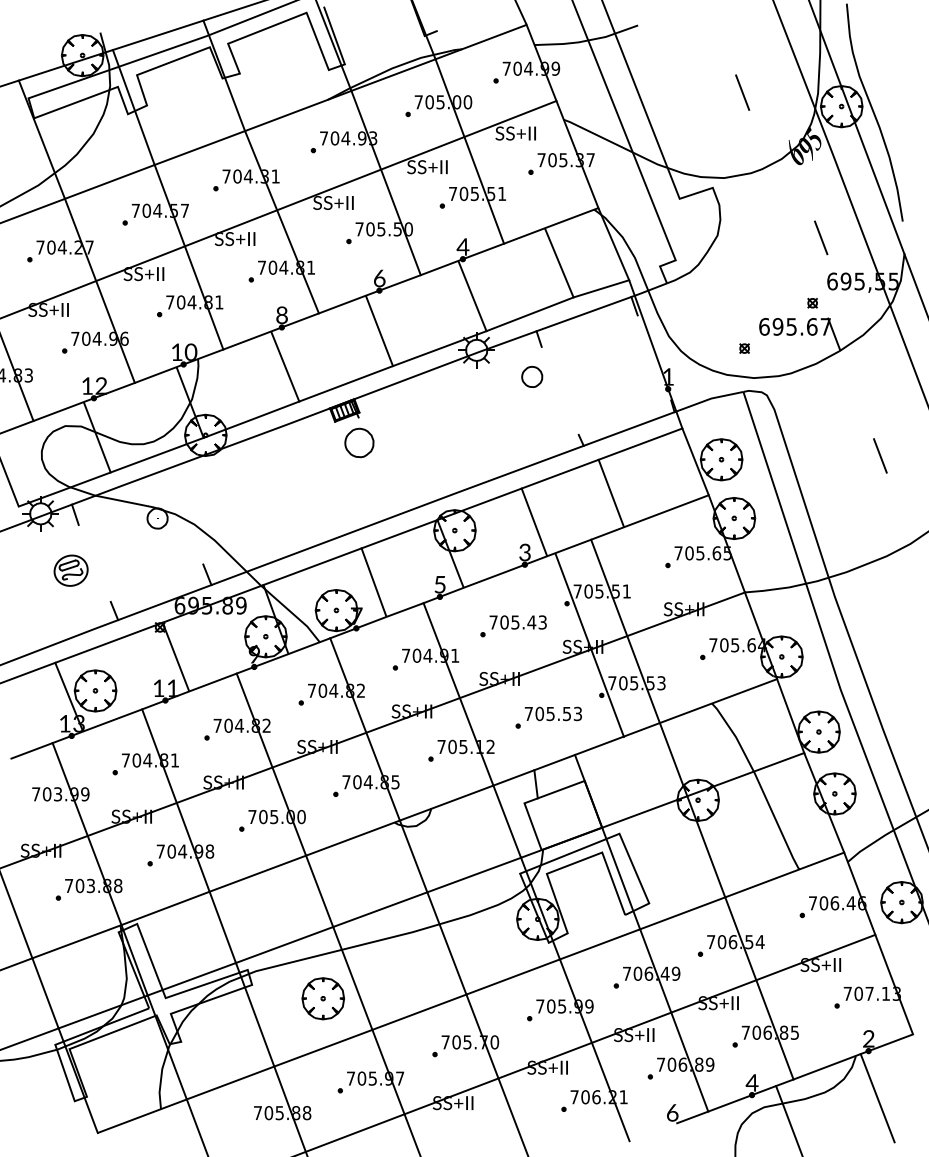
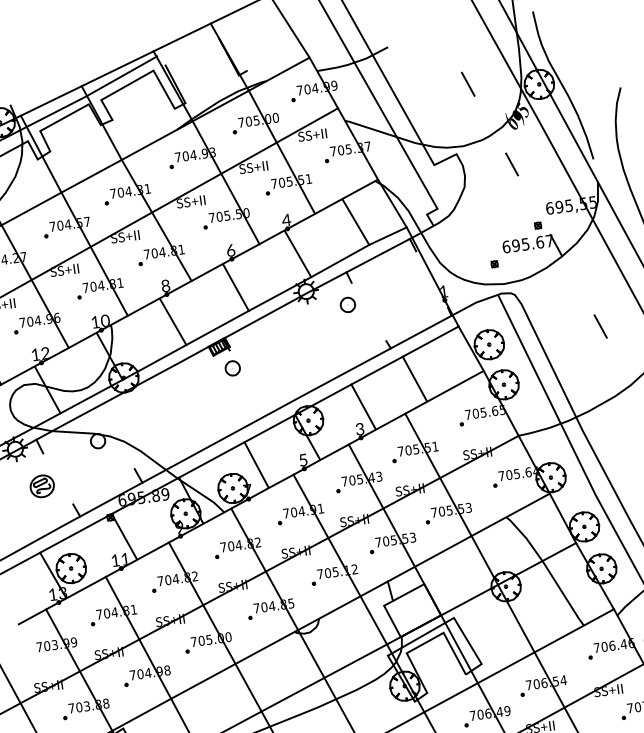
line: (821, 237) -> (512, 164), moved
part: (359, 443) -> (232, 368), size x0.71
line: (589, 644) -> (381, 505), moved

